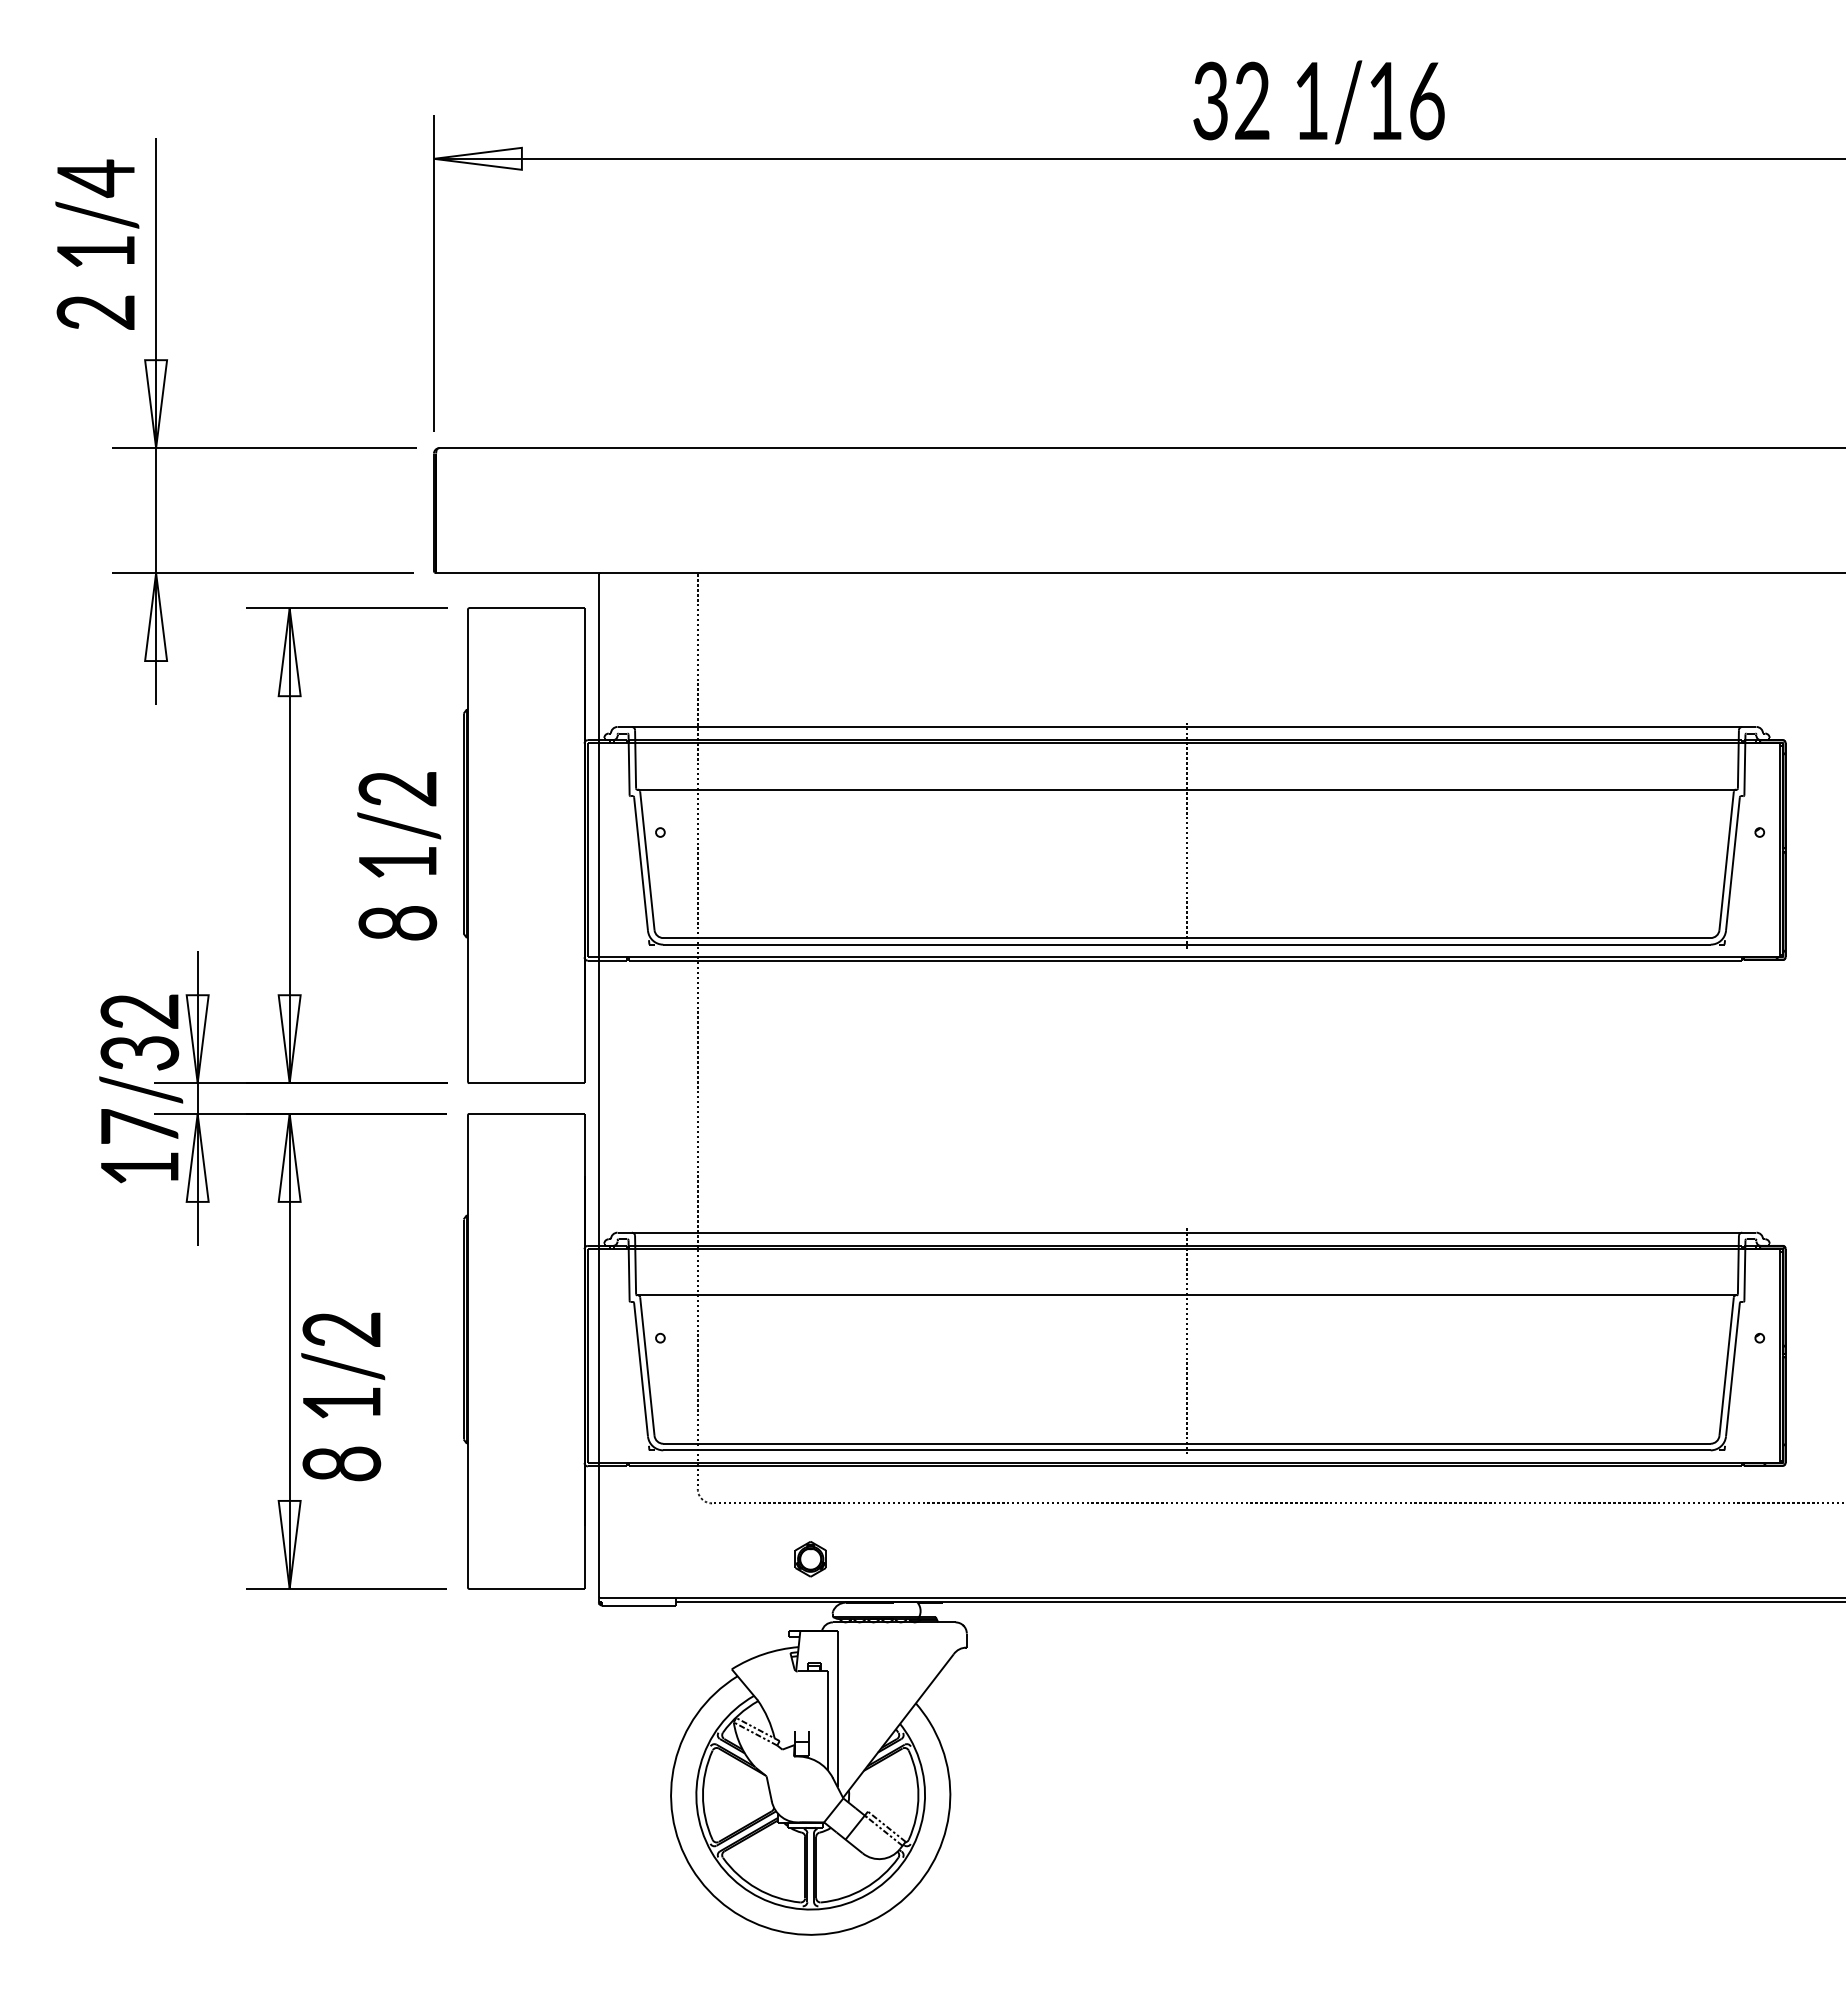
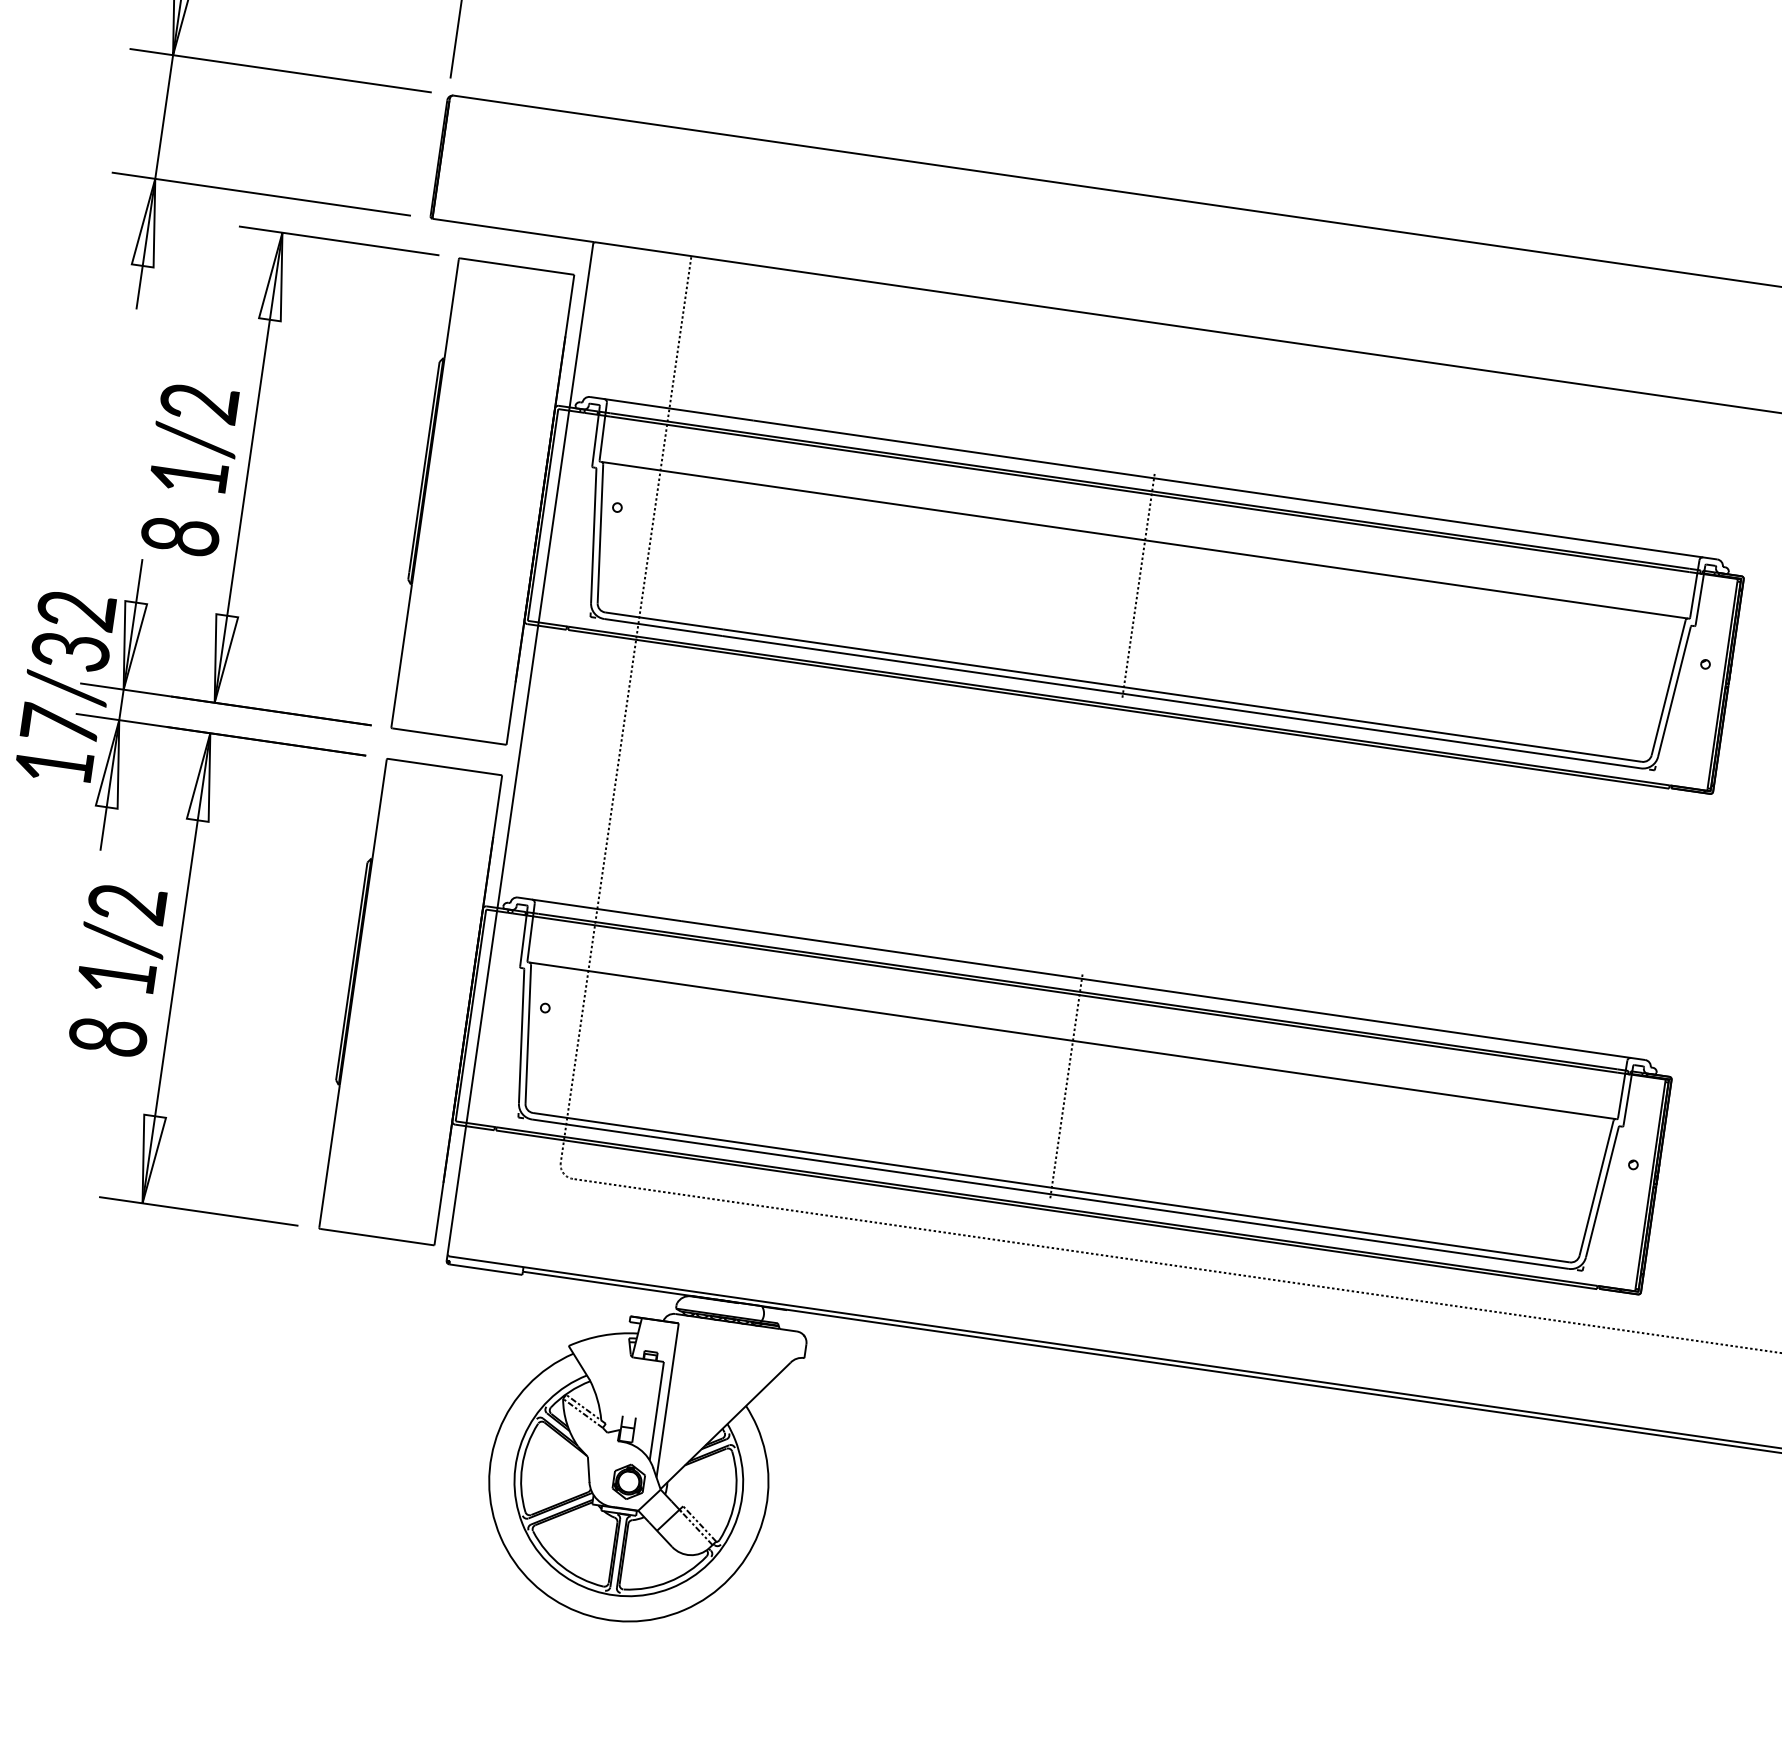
text: (399, 856) -> (191, 470), moved
text: (343, 1396) -> (119, 970), moved
part: (810, 1559) -> (628, 1482), moved

